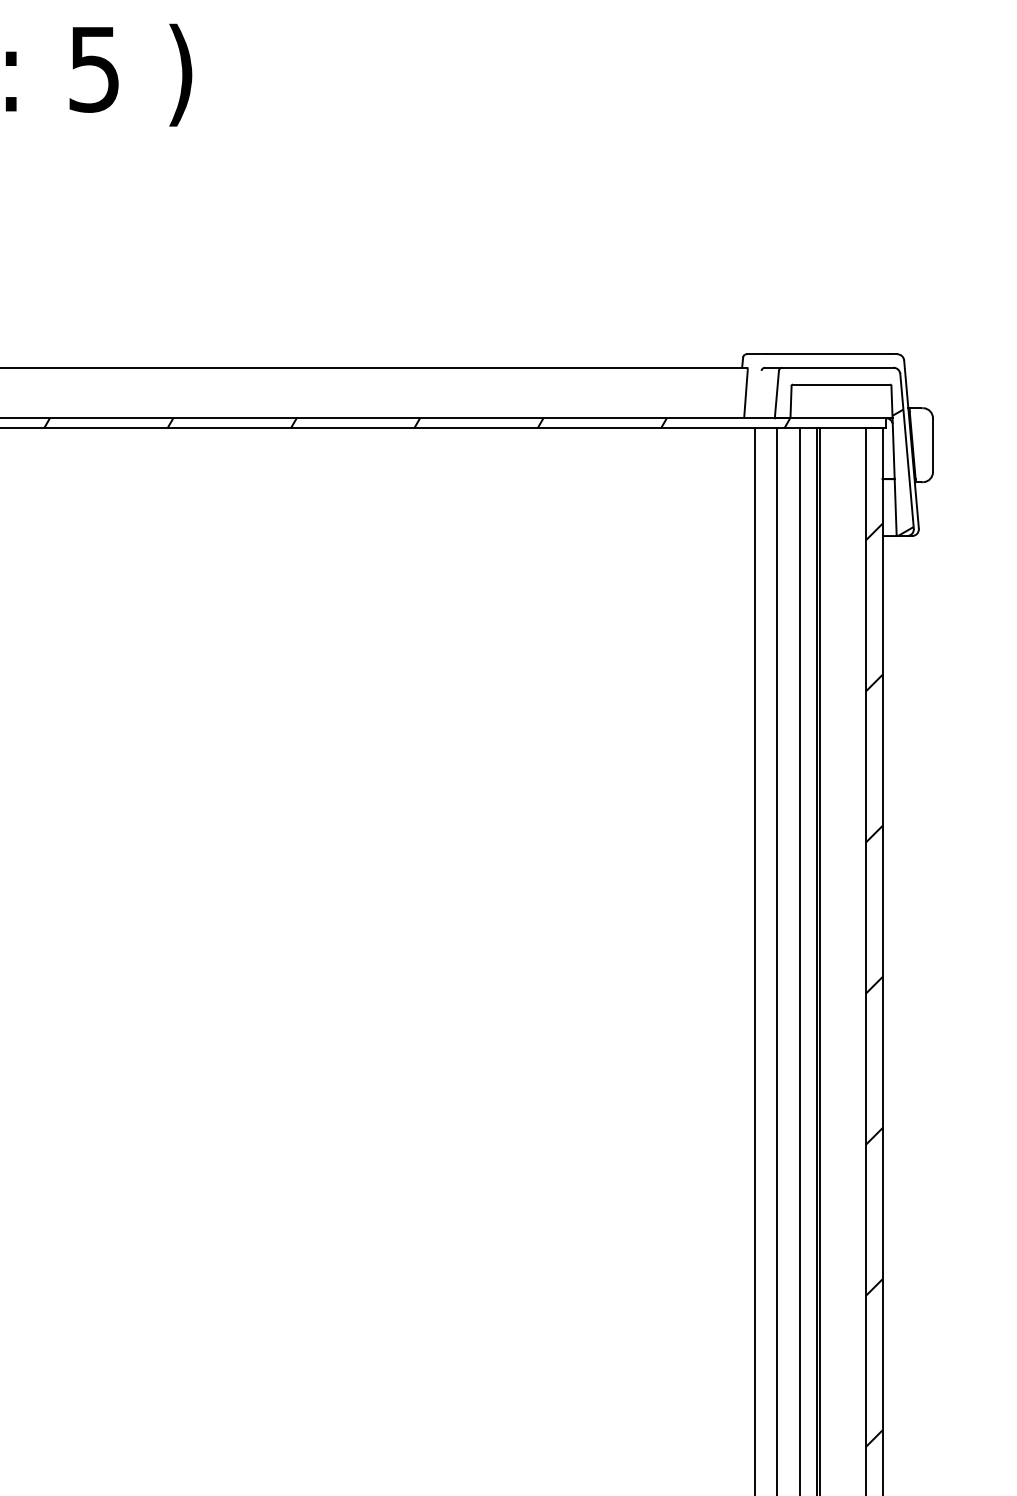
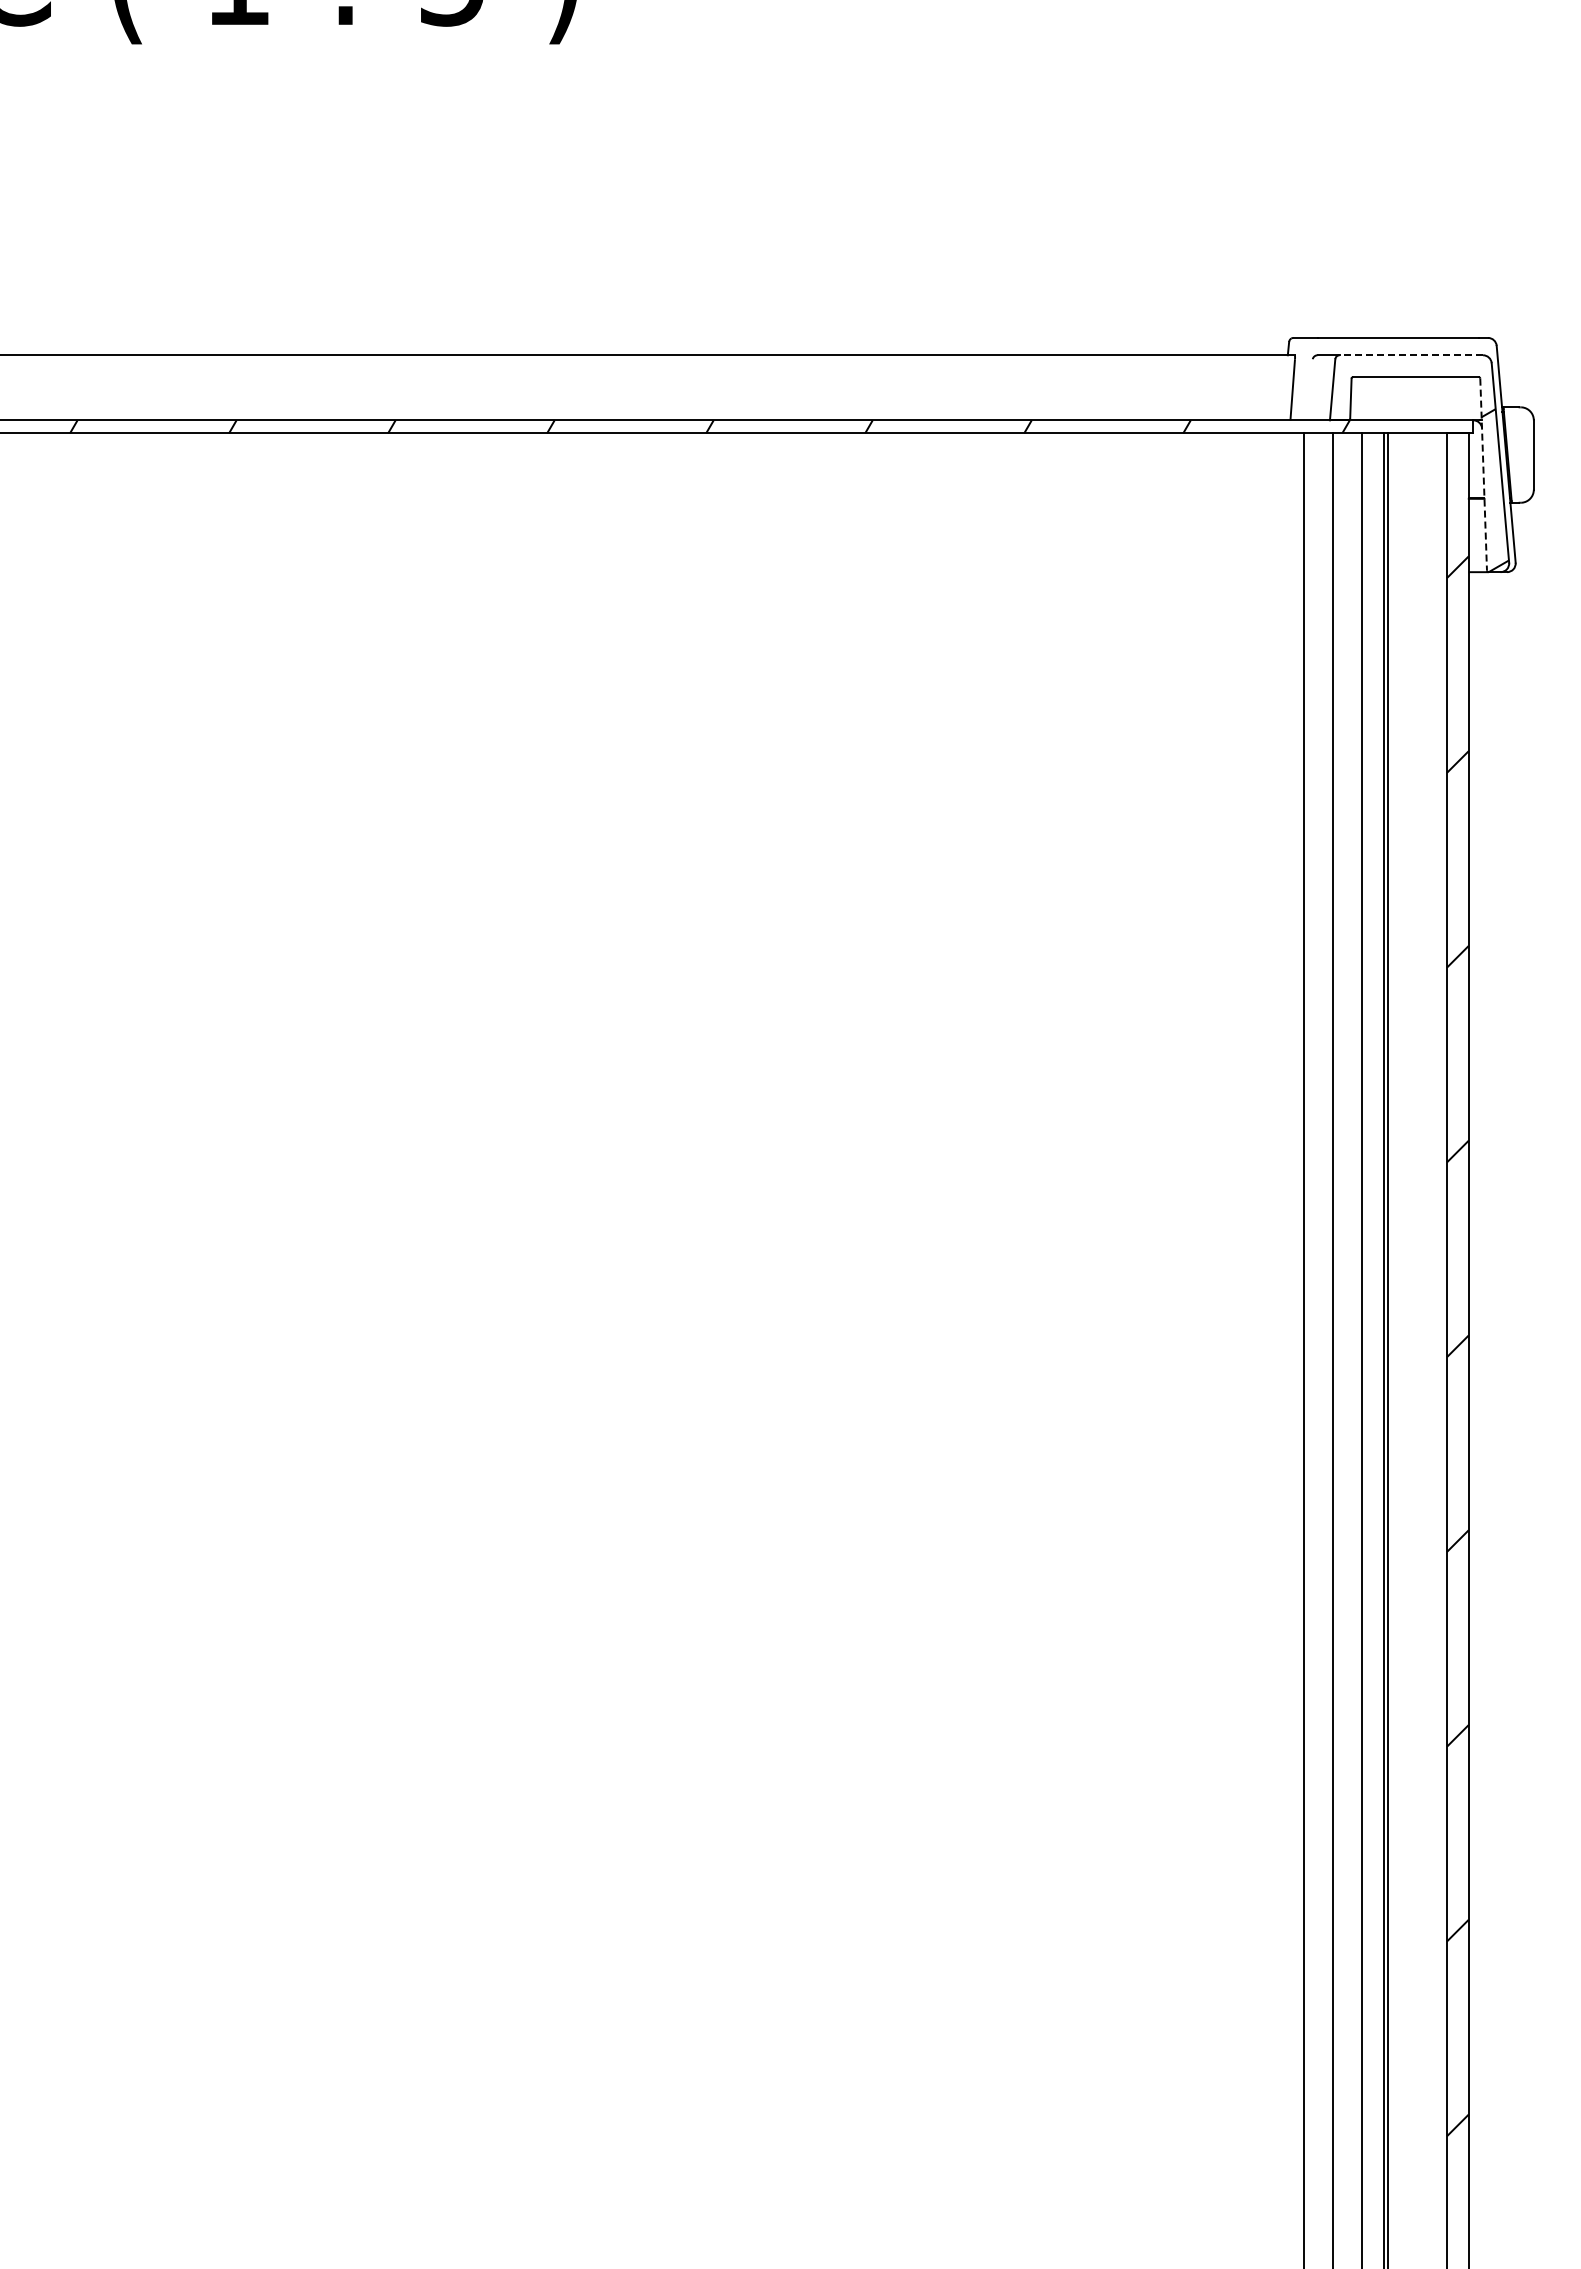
line: (838, 367) -> (1411, 355), solid -> dashed
line: (893, 460) -> (1483, 474), solid -> dashed

